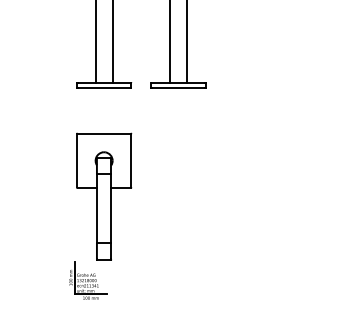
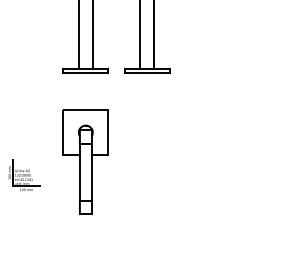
part: (88, 280) -> (24, 175), moved

